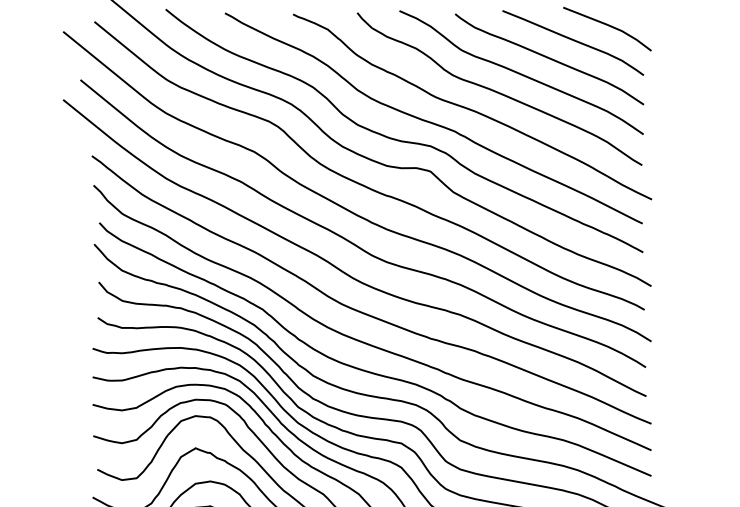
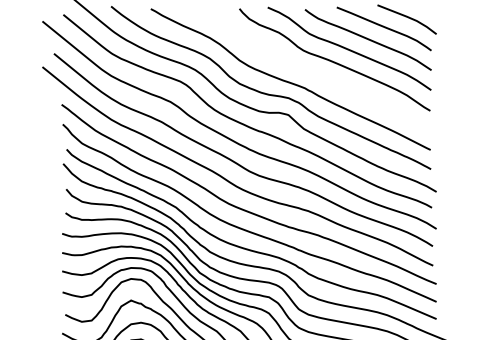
curve: (470, 107) -> (315, 72), removed

